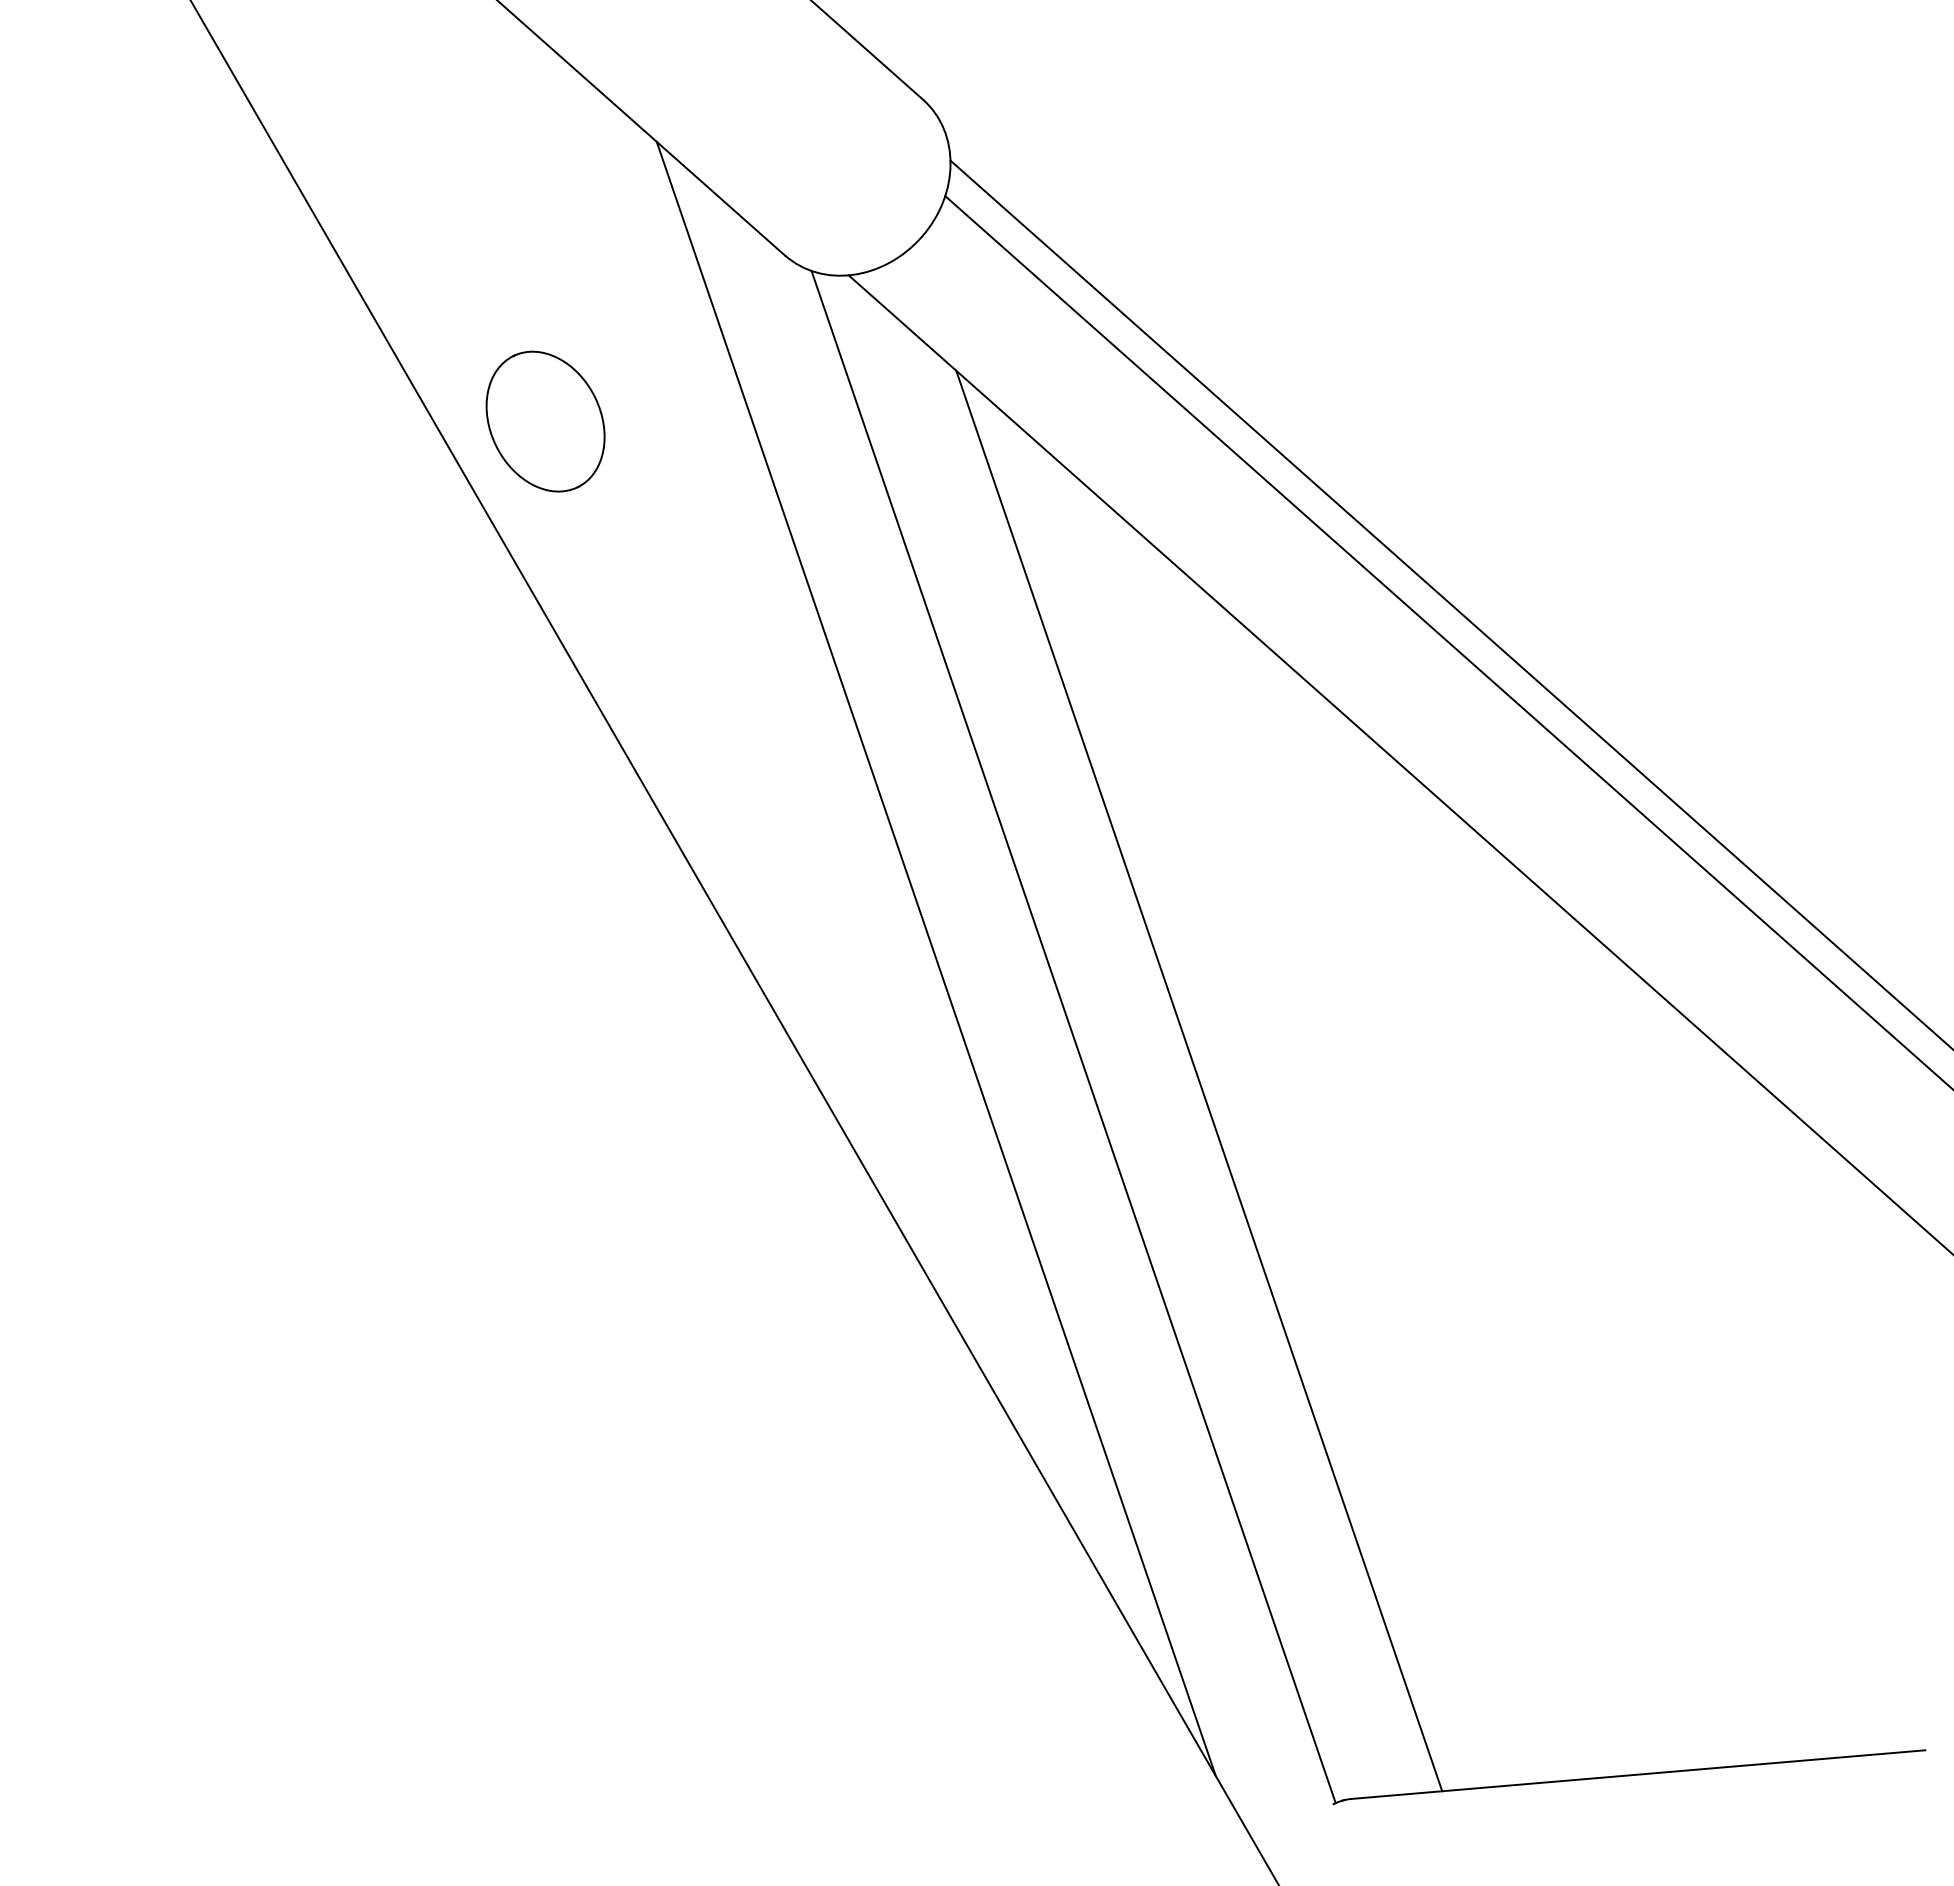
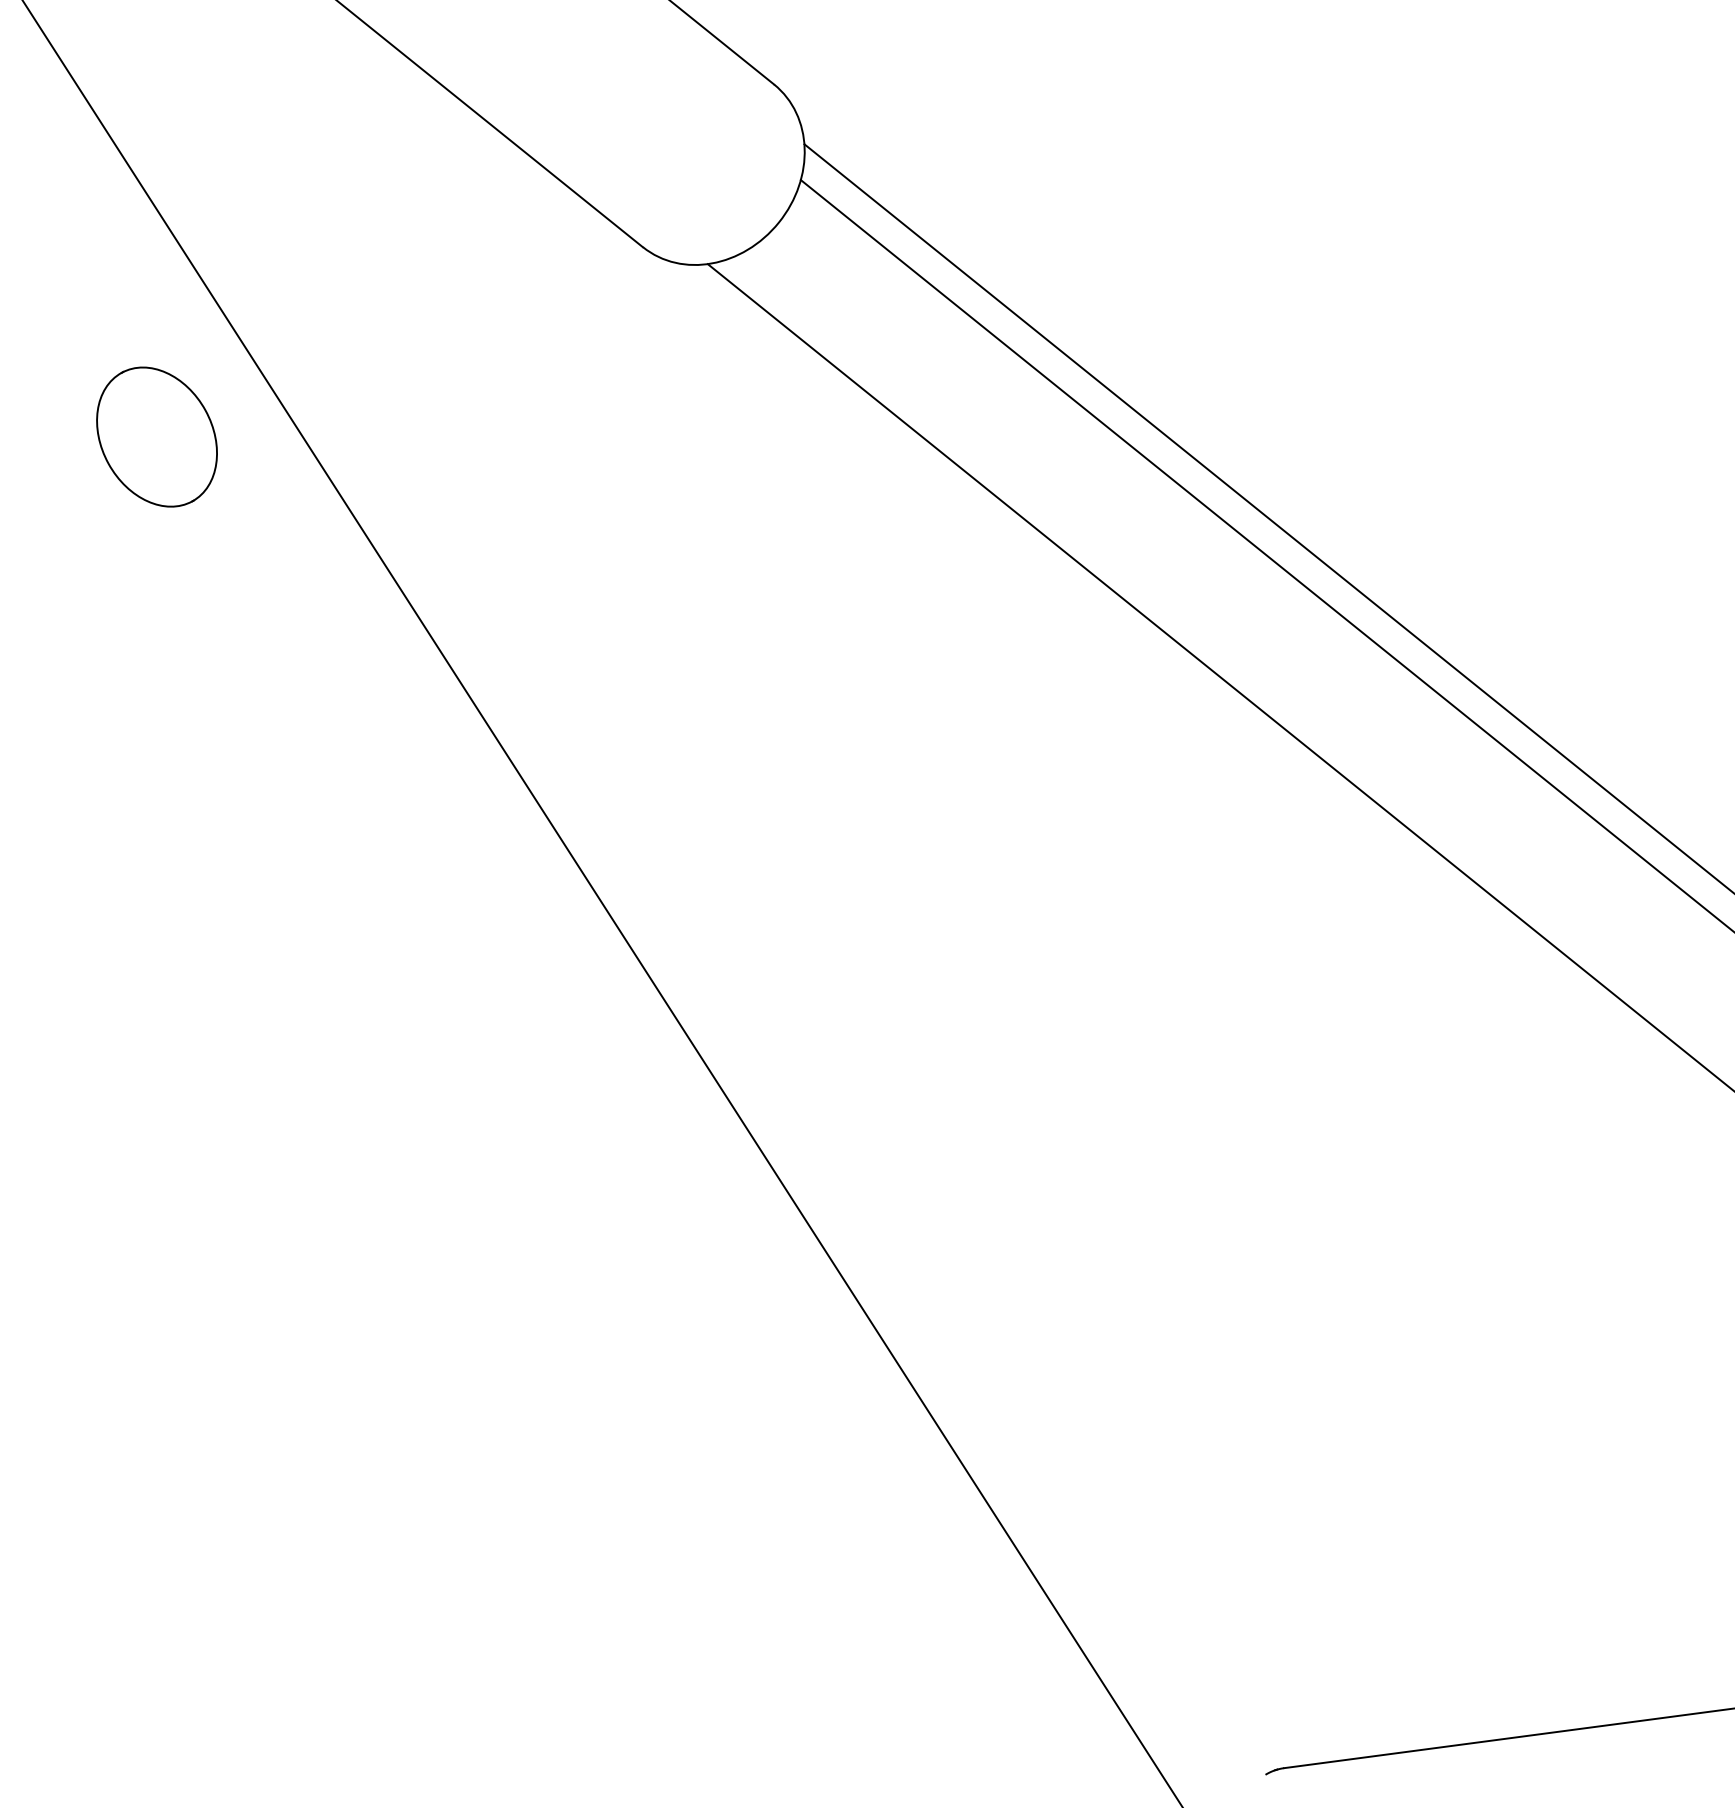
part: (545, 421) -> (156, 436), moved
line: (935, 958) -> (827, 945), removed
line: (1073, 1037) -> (969, 1017), removed
line: (1199, 1080) -> (1097, 1054), removed

